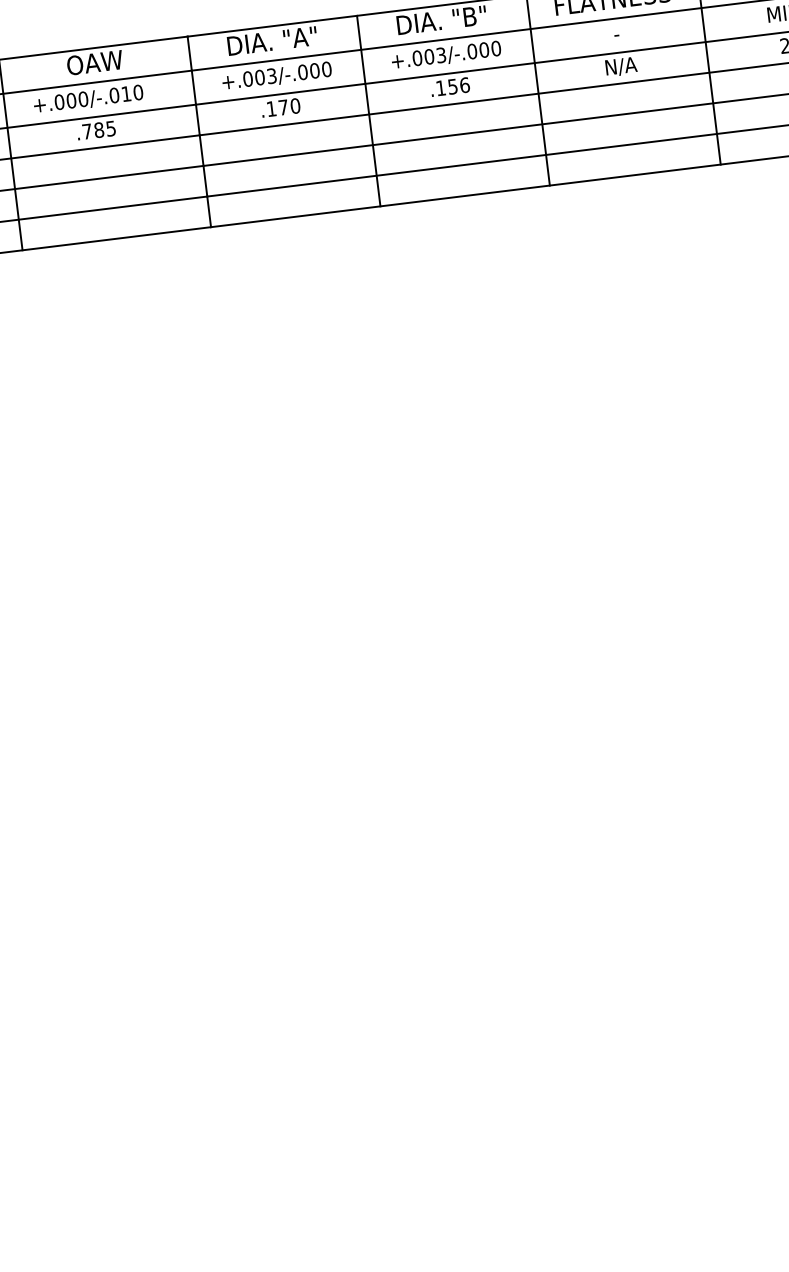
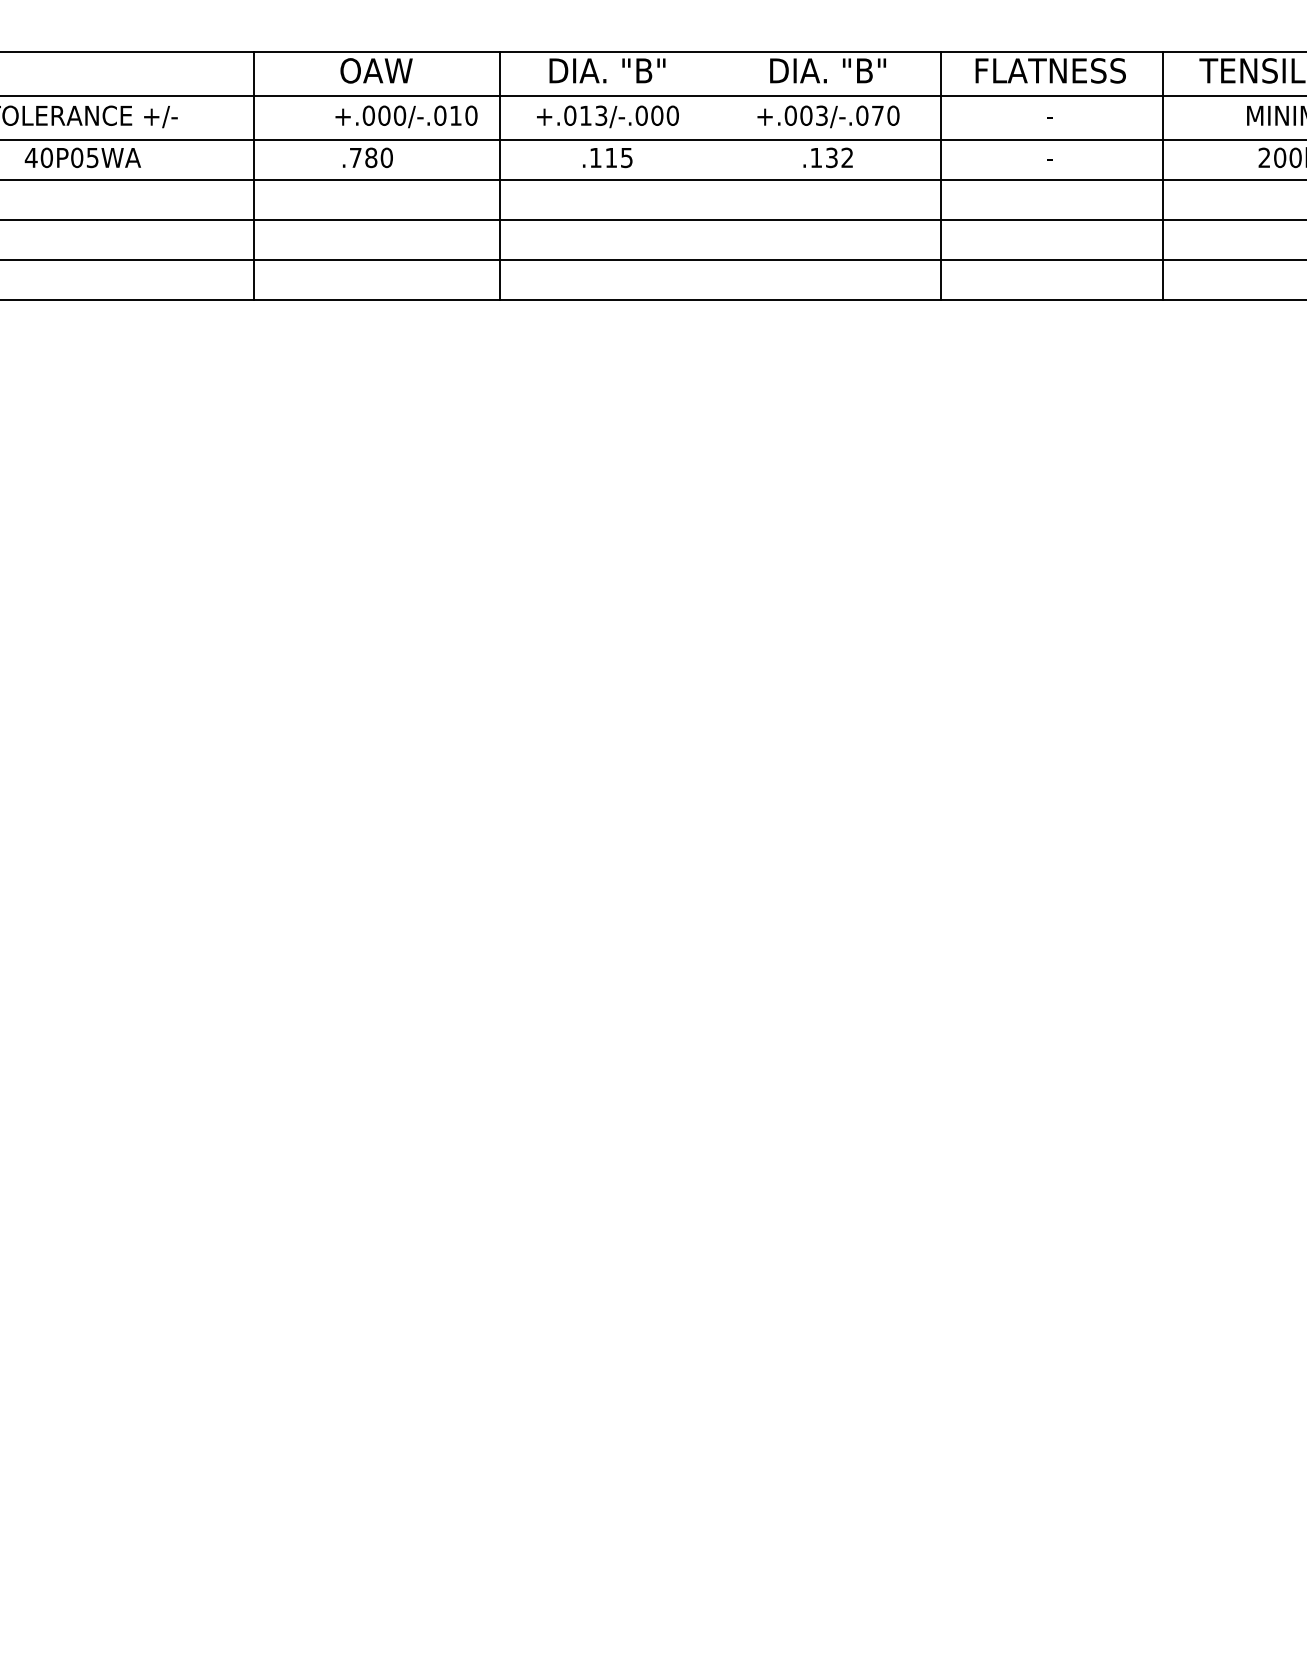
text: (300, 37) -> (643, 70), DIA. "A" -> DIA. "B"
text: (483, 49) -> (877, 115), +.003/-.000 -> +.003/-.070
text: (621, 67) -> (1051, 159), N/A -> -
text: (259, 77) -> (585, 115), +.003/-.000 -> +.013/-.000
text: (458, 85) -> (839, 157), .156 -> .132
text: (88, 99) -> (406, 116), moved
text: (289, 106) -> (618, 157), .170 -> .115
line: (369, 110) -> (720, 175), removed
text: (110, 128) -> (386, 157), .785 -> .780

